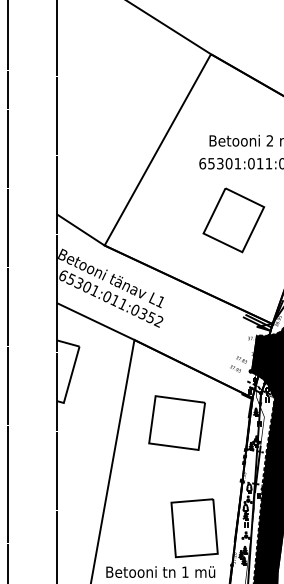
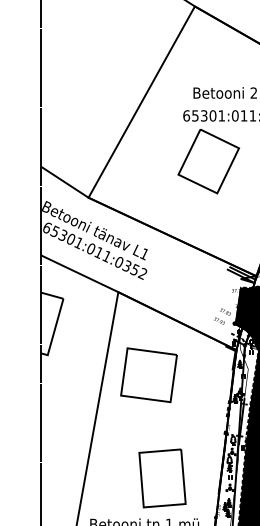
part: (233, 220) -> (208, 161), moved
part: (176, 422) -> (148, 374), moved
part: (194, 528) -> (162, 478), moved

